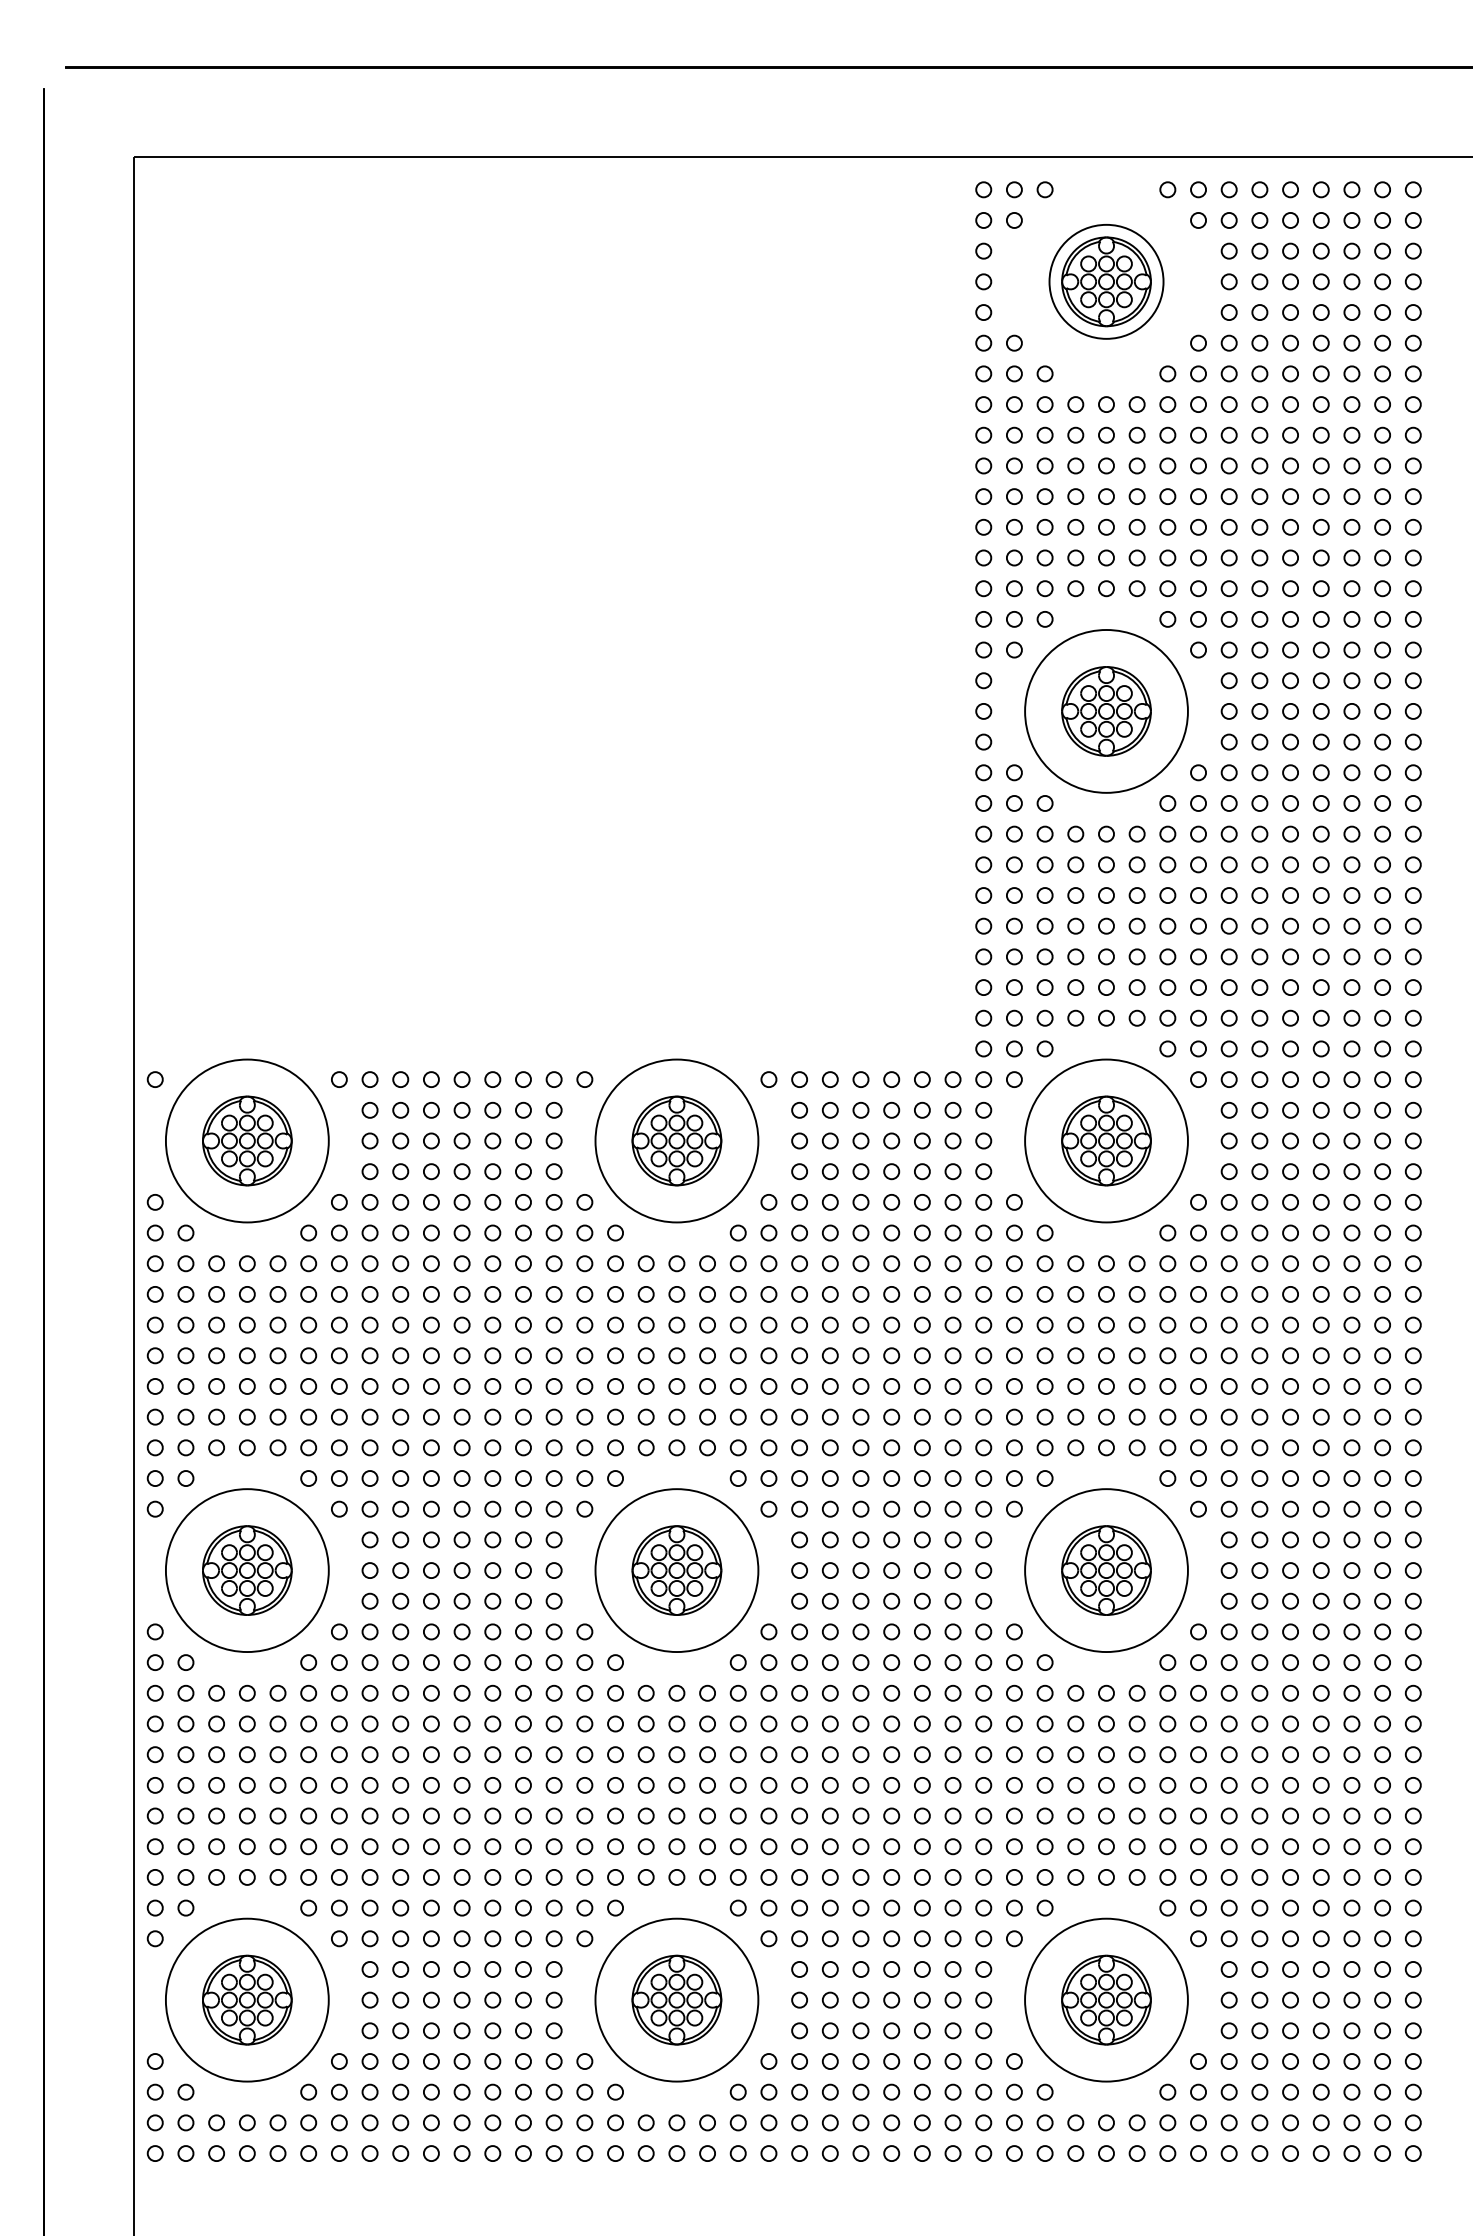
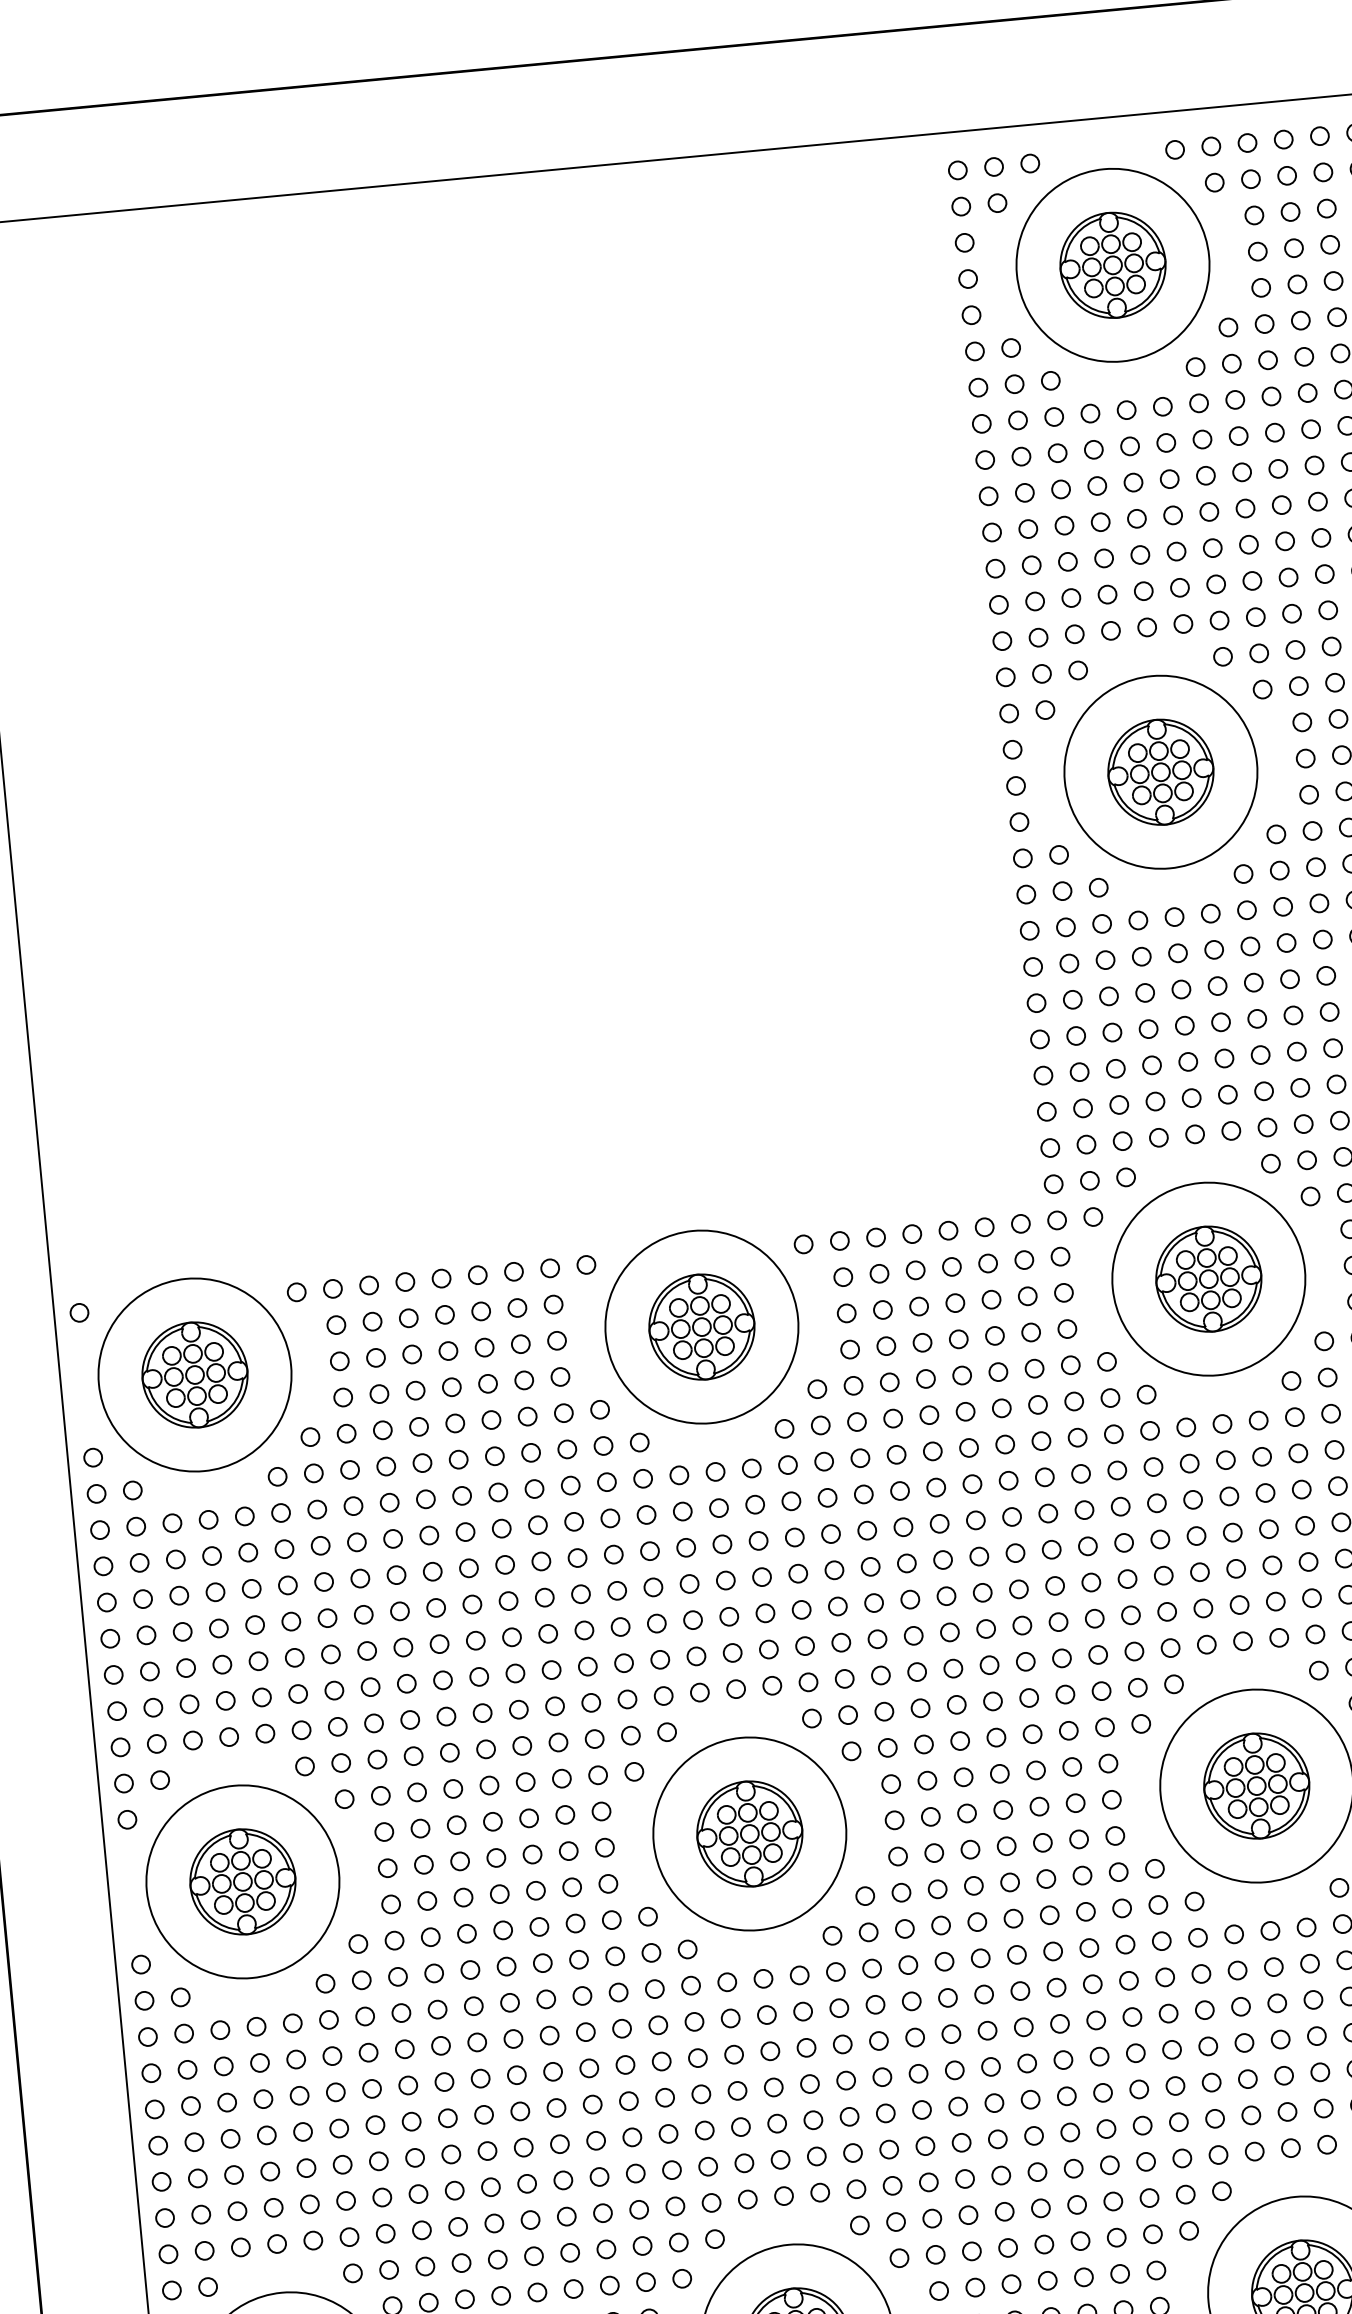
circle: (1106, 281) -> (1112, 264), size x1.43

